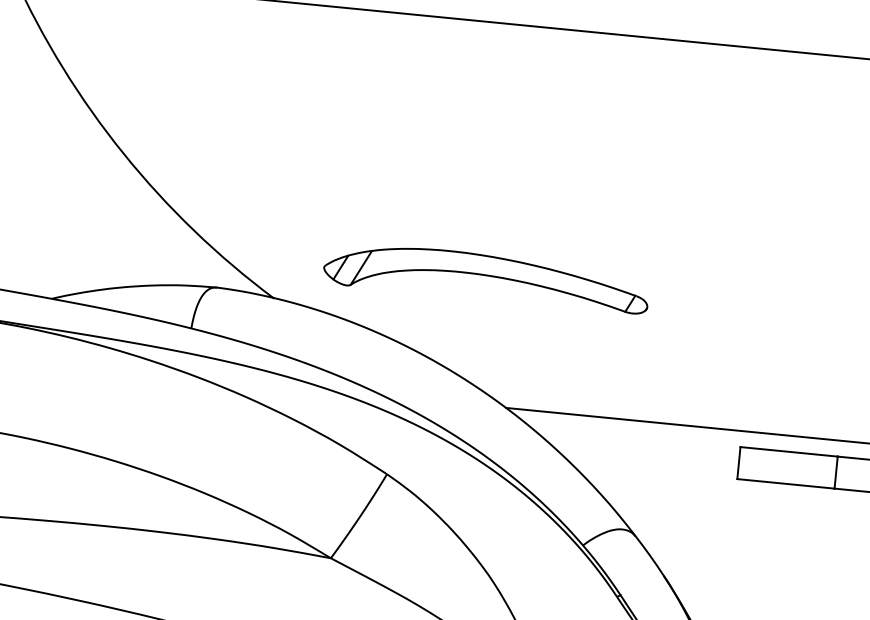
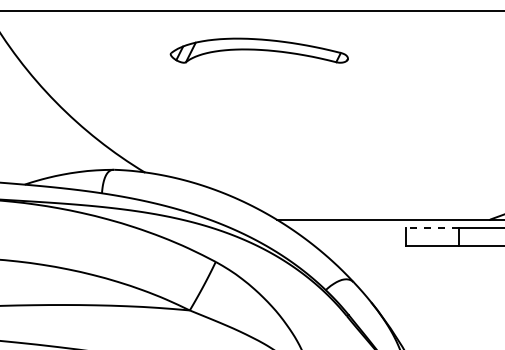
part: (485, 276) -> (258, 50), moved
line: (789, 451) -> (432, 228), solid -> dashed

